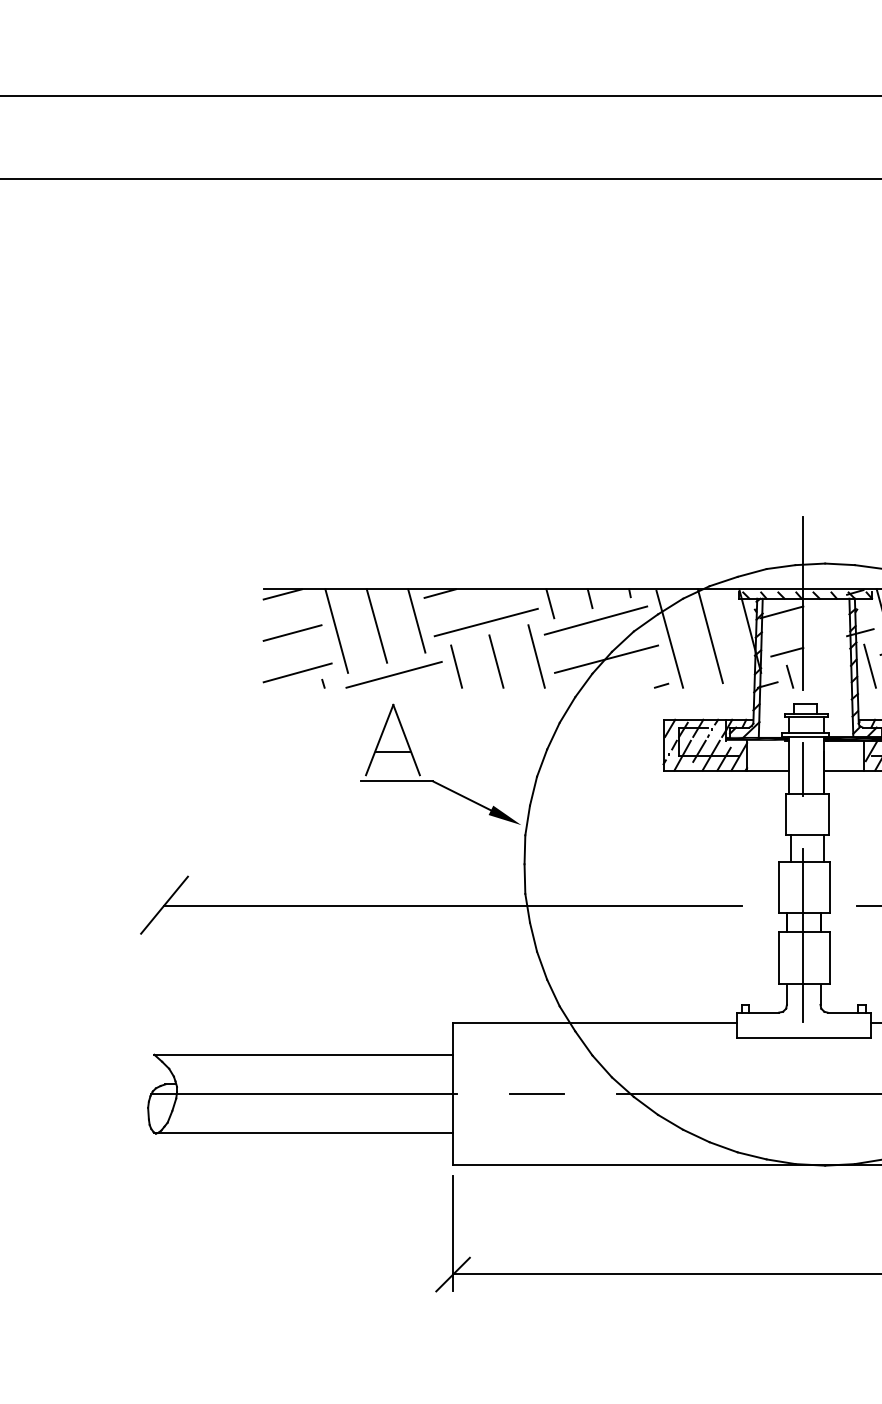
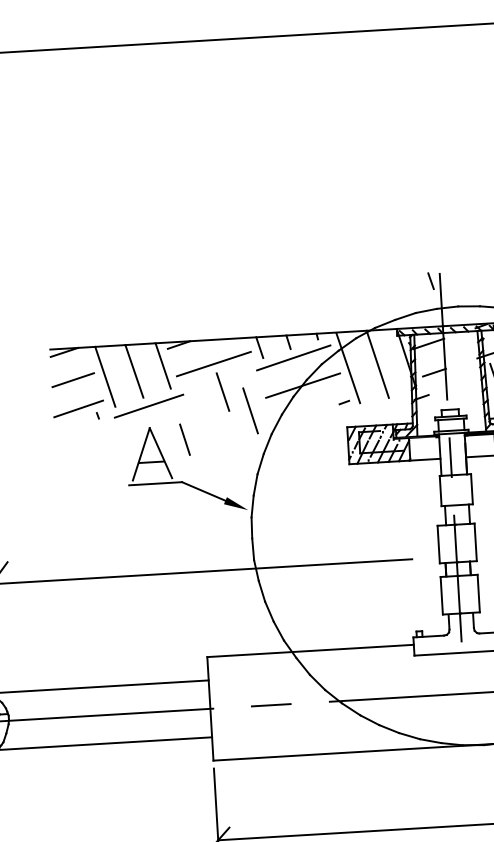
line: (536, 656) -> (250, 410), moved
line: (456, 666) -> (184, 439), moved
line: (790, 676) -> (431, 280), moved

